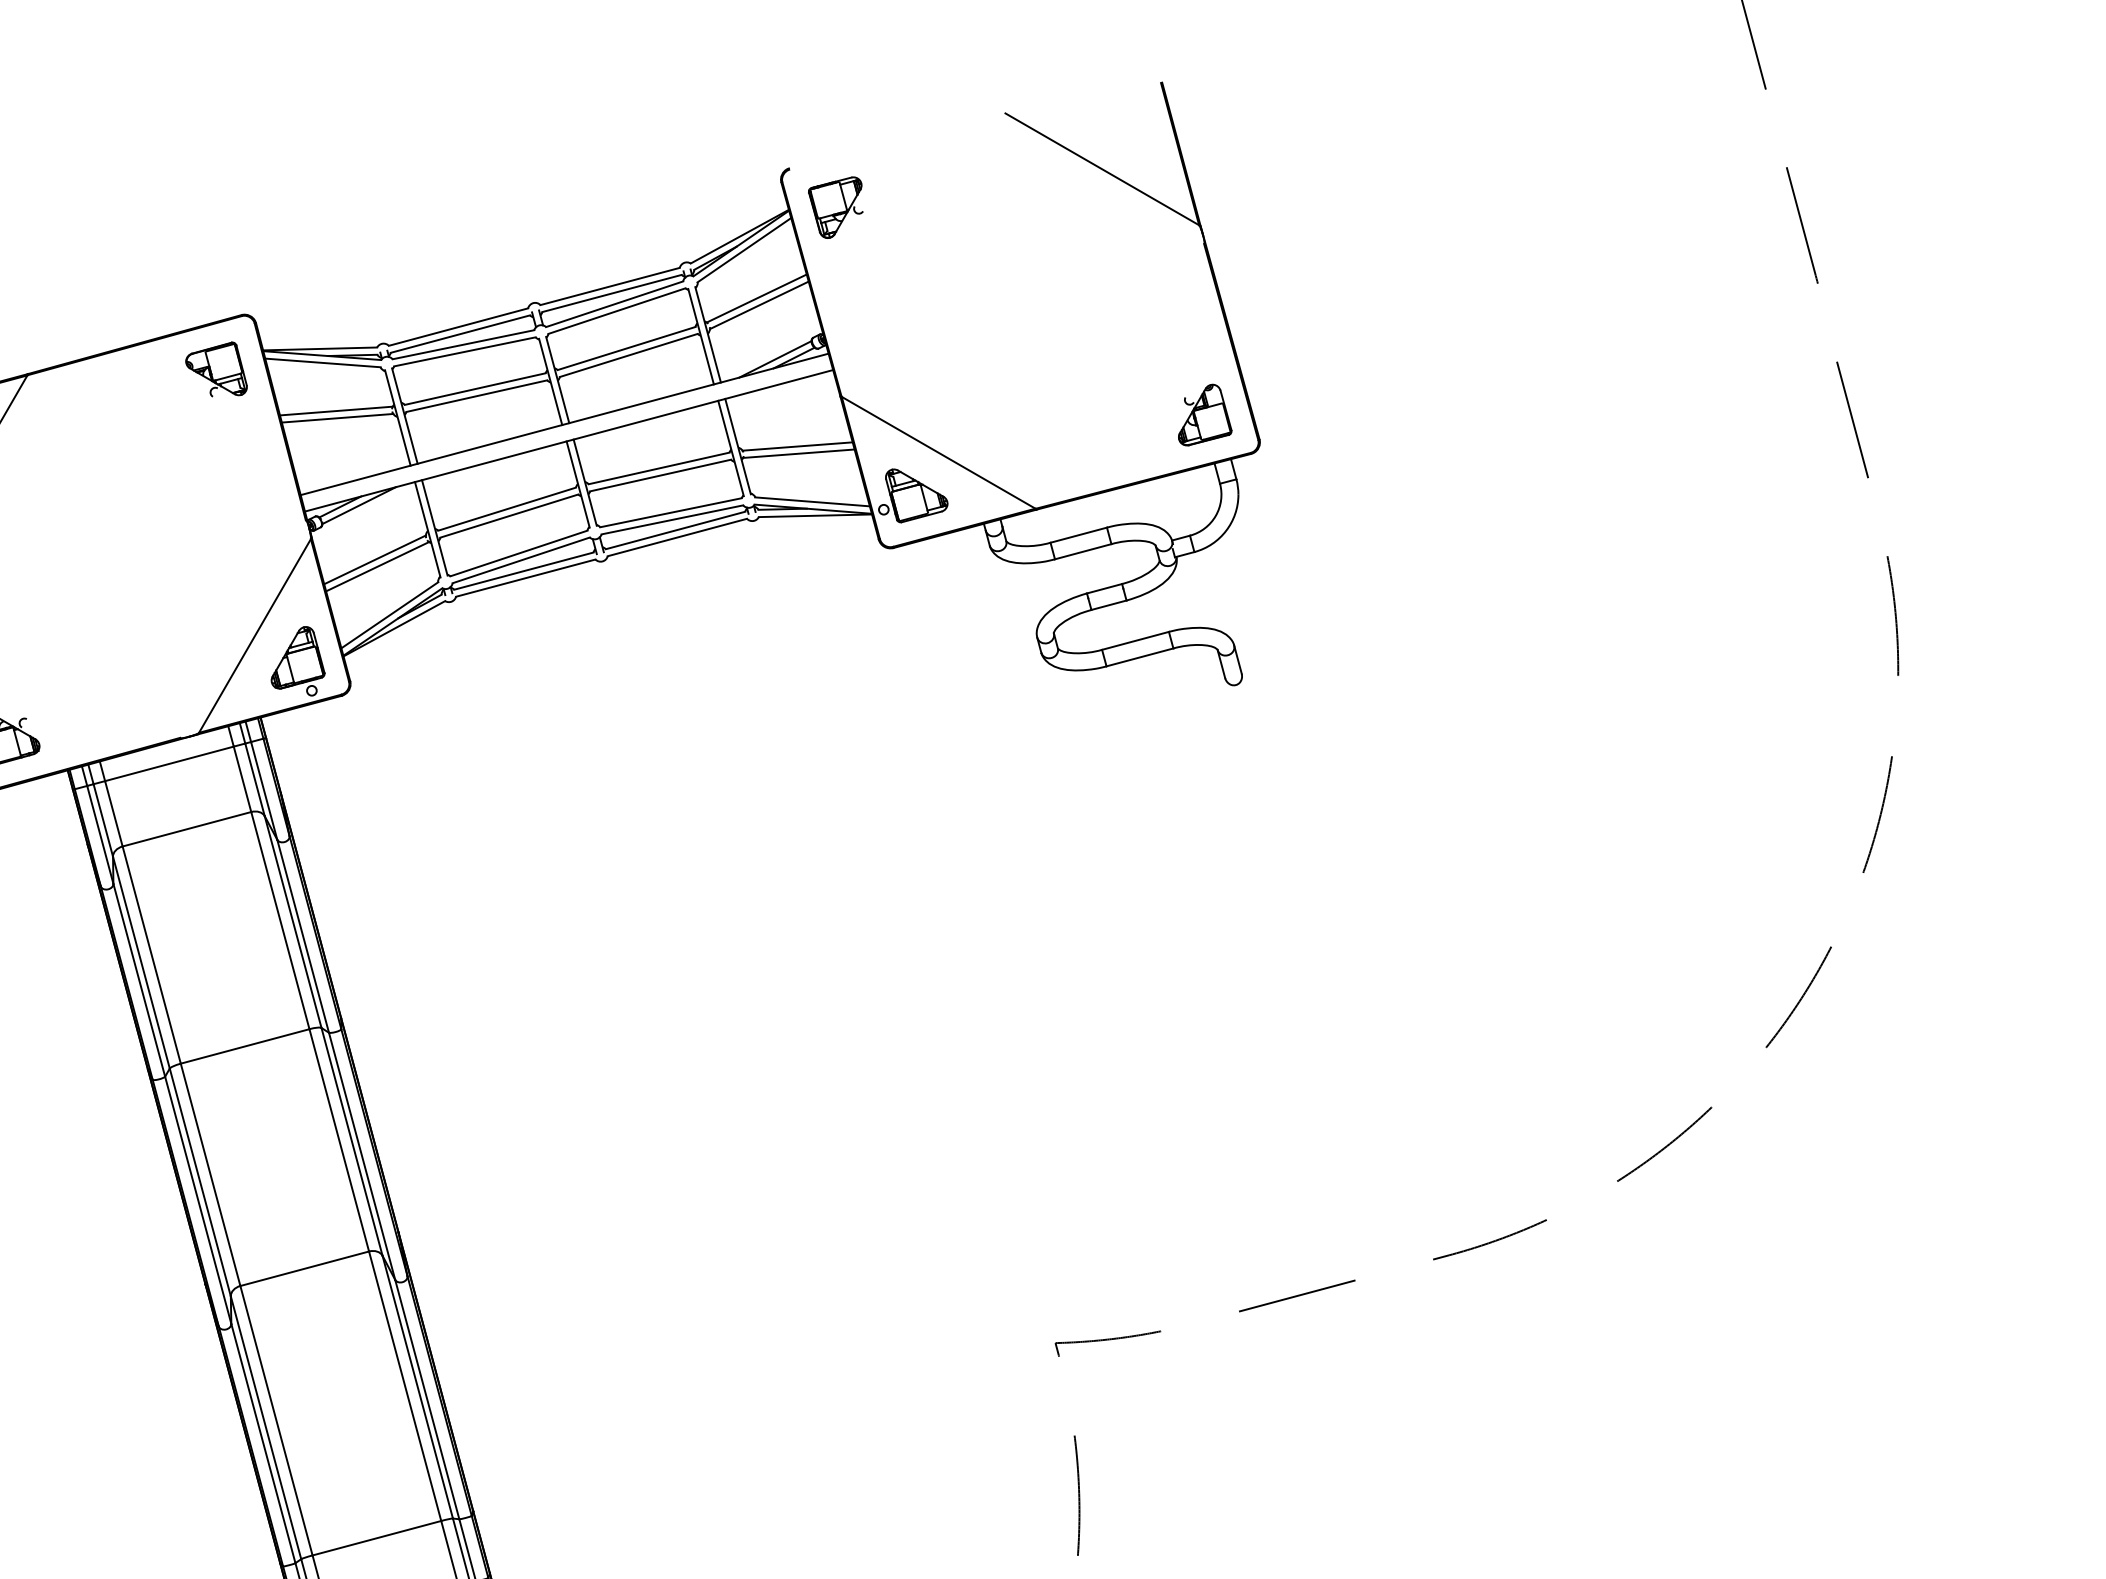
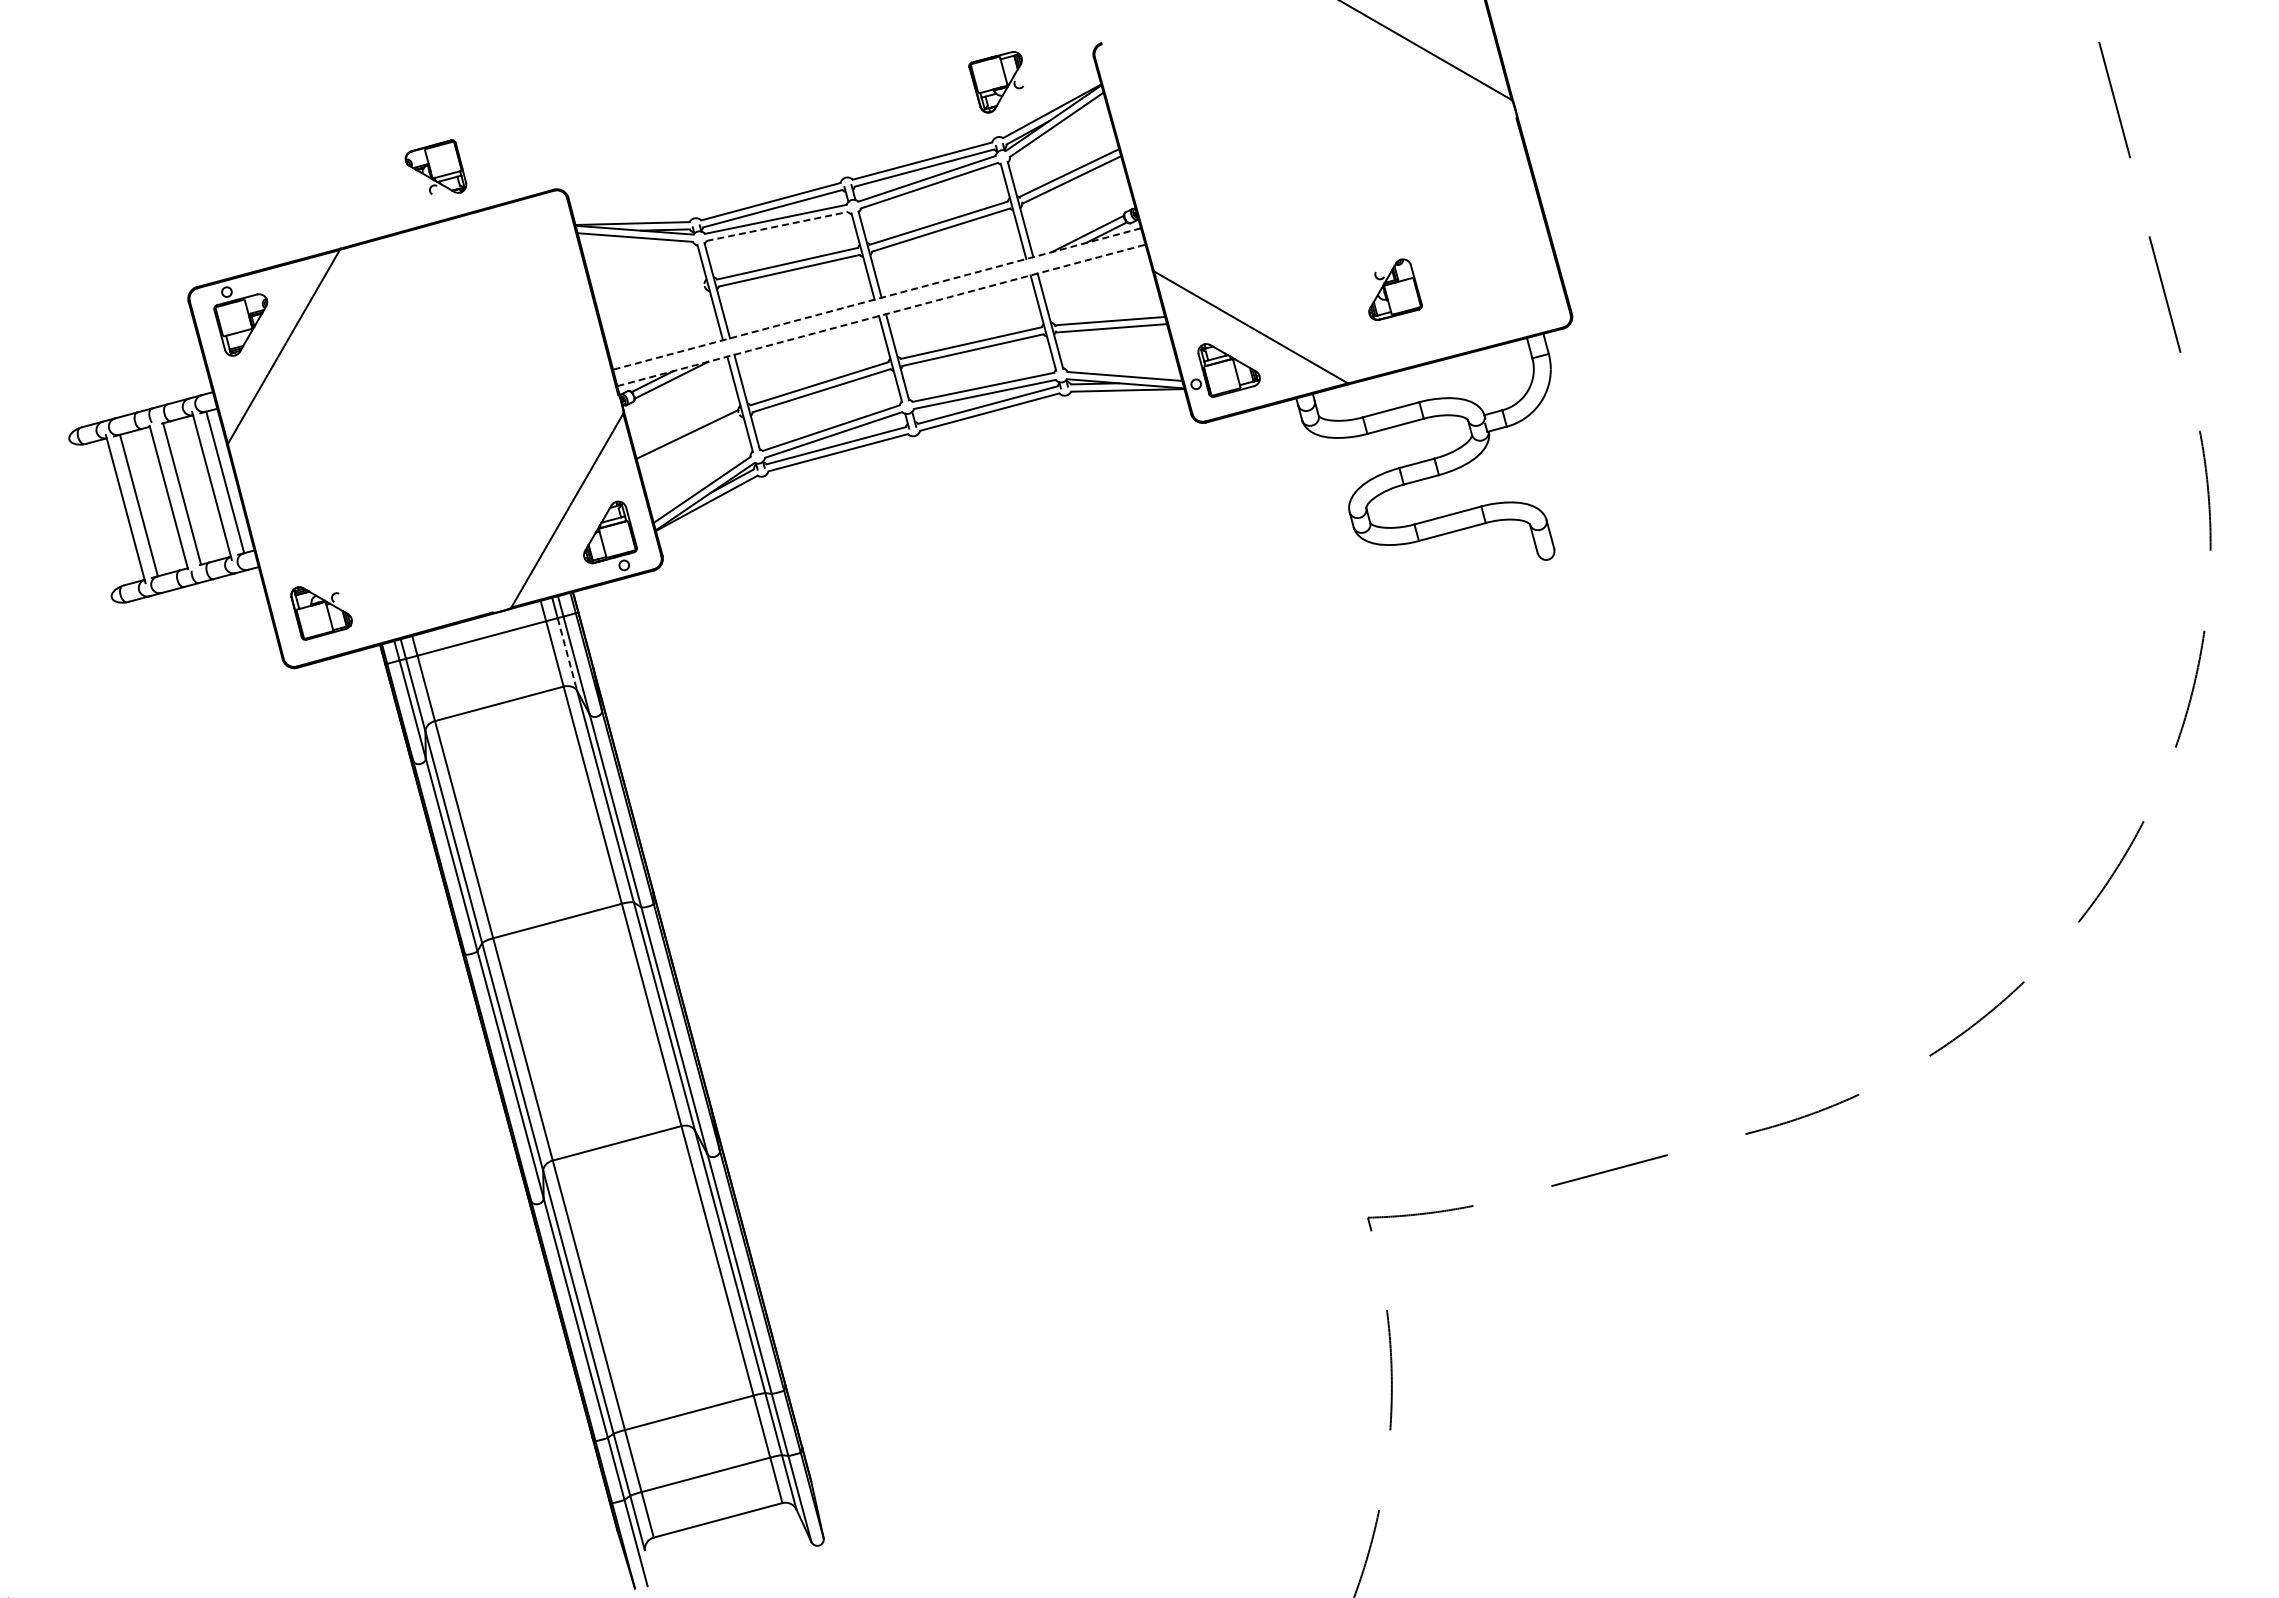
part: (835, 207) -> (995, 82), moved
line: (465, 351) -> (777, 226), solid -> dashed
part: (216, 368) -> (435, 166), moved
line: (336, 410) -> (648, 285), removed
part: (1205, 414) -> (1395, 289), moved
line: (337, 417) -> (649, 292), removed
line: (564, 424) -> (876, 299), solid -> dashed
line: (569, 440) -> (881, 315), solid -> dashed
line: (377, 565) -> (689, 440), removed
line: (255, 779) -> (567, 654), solid -> dashed

